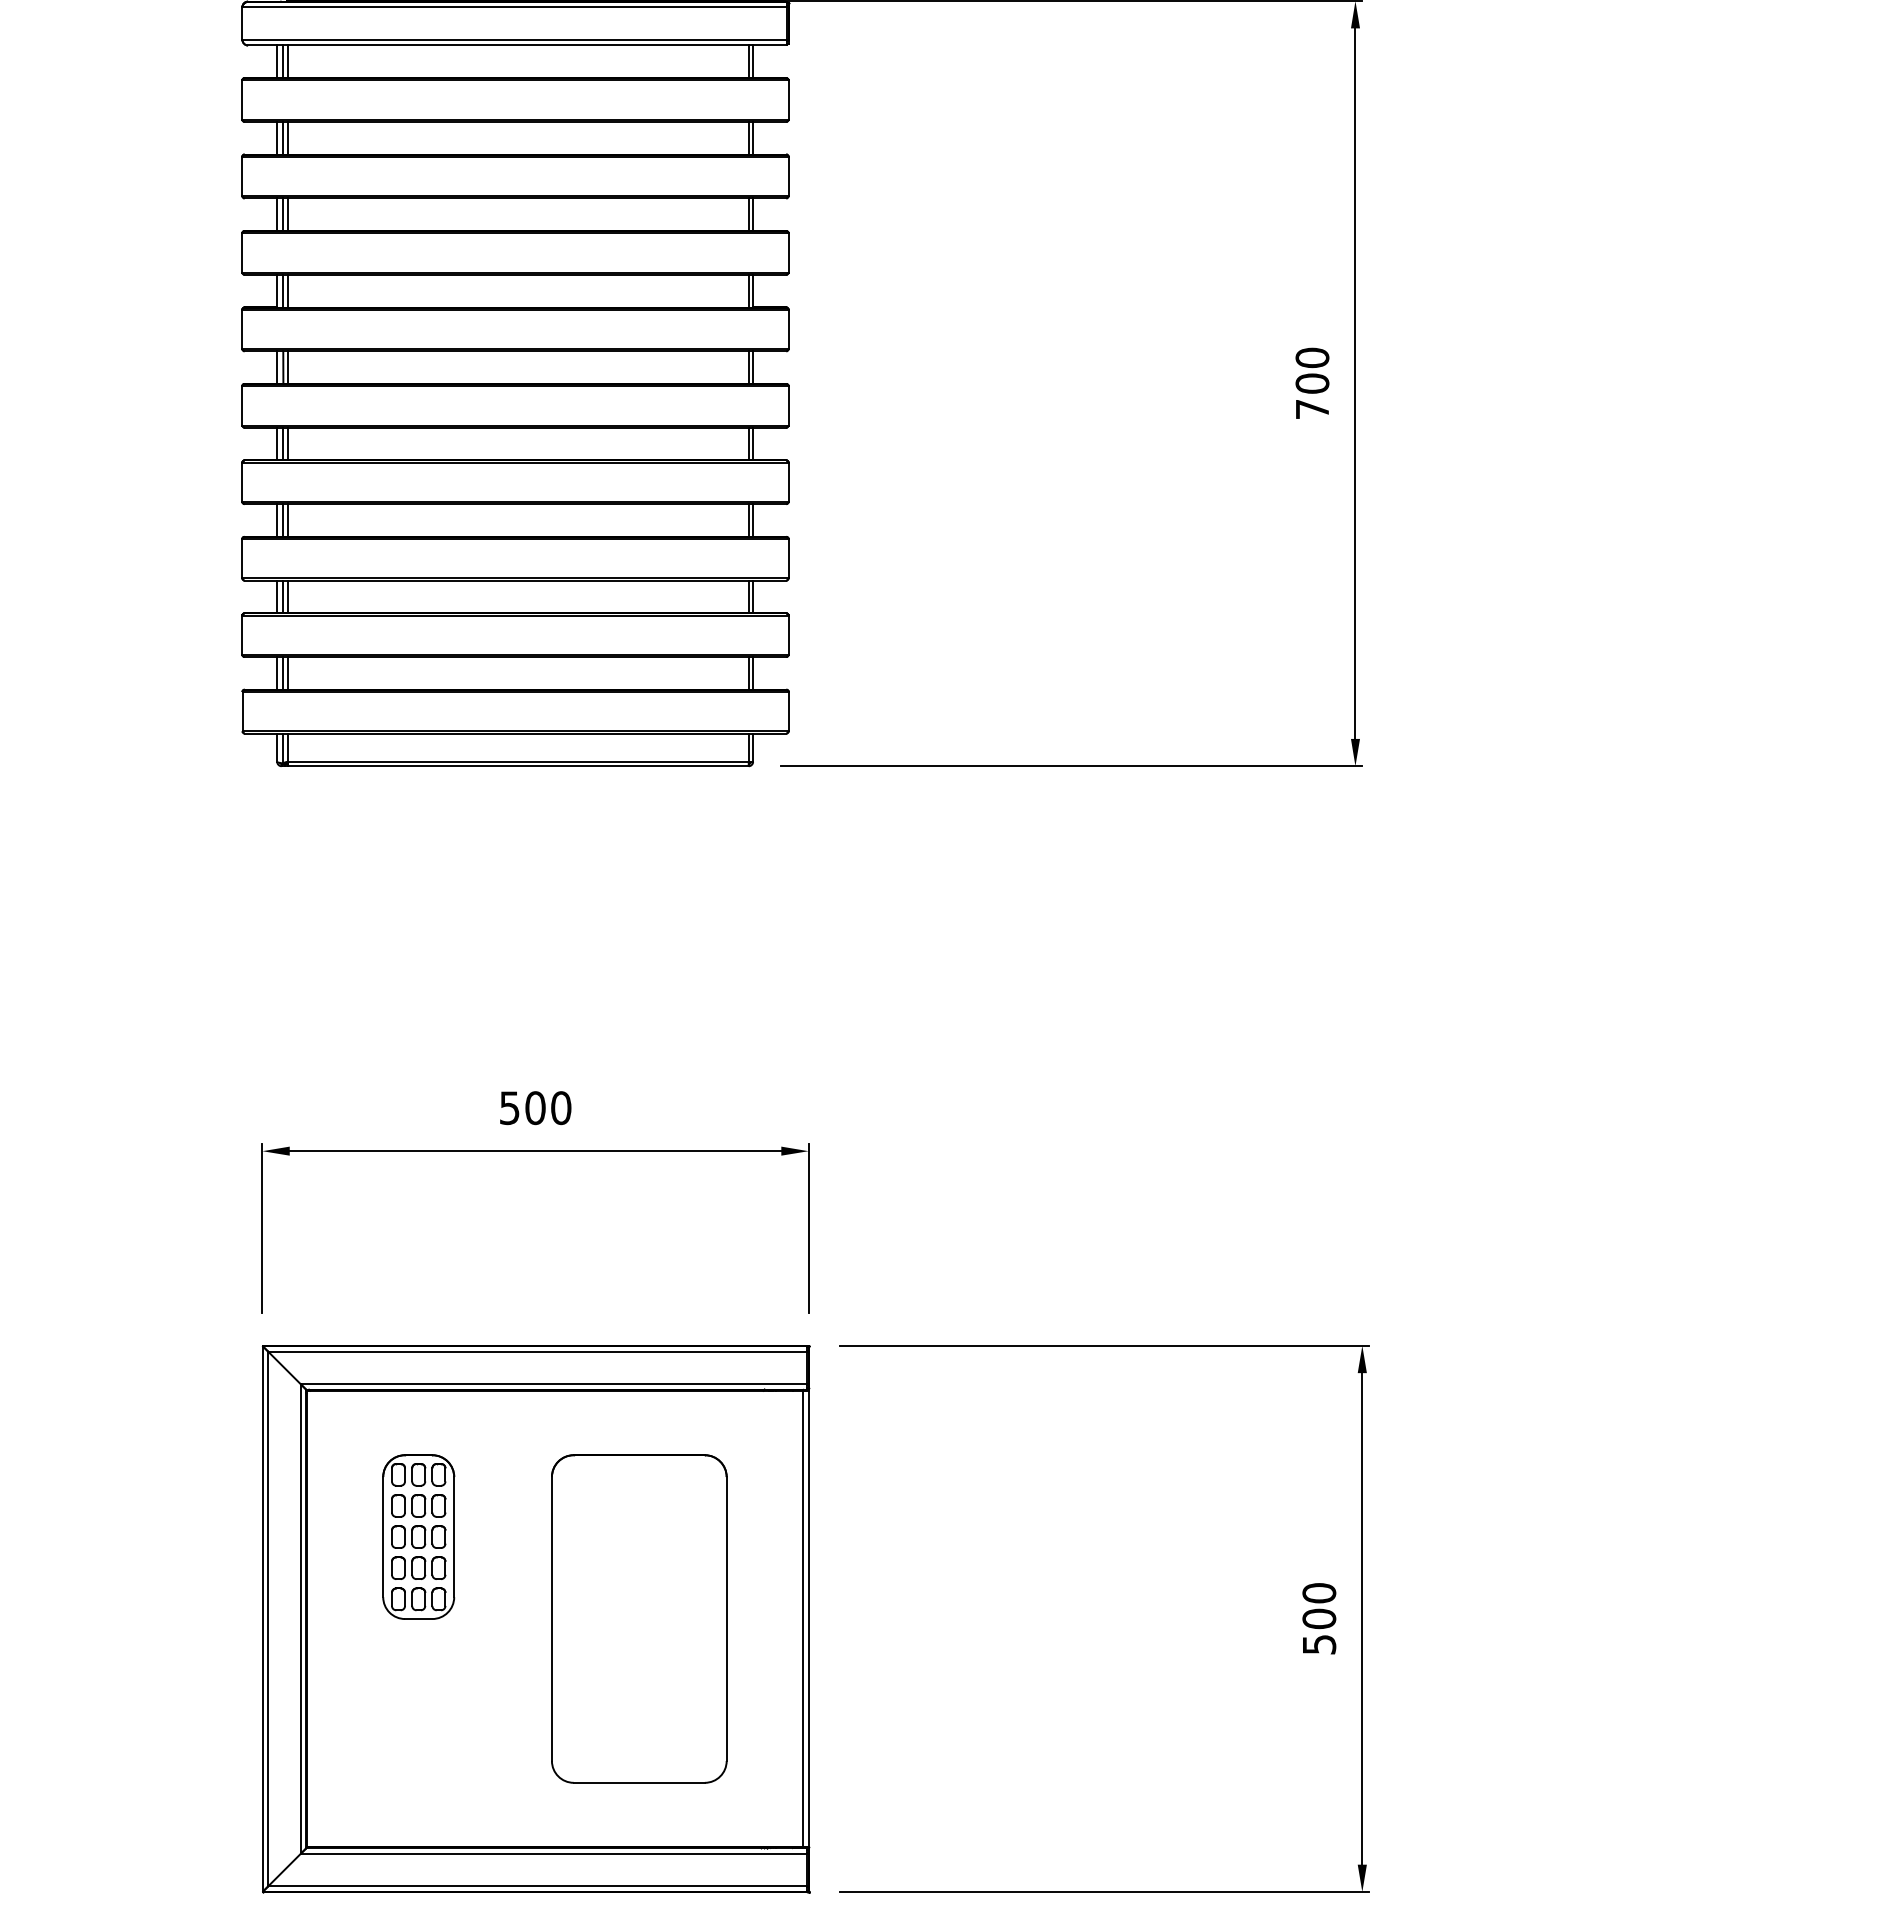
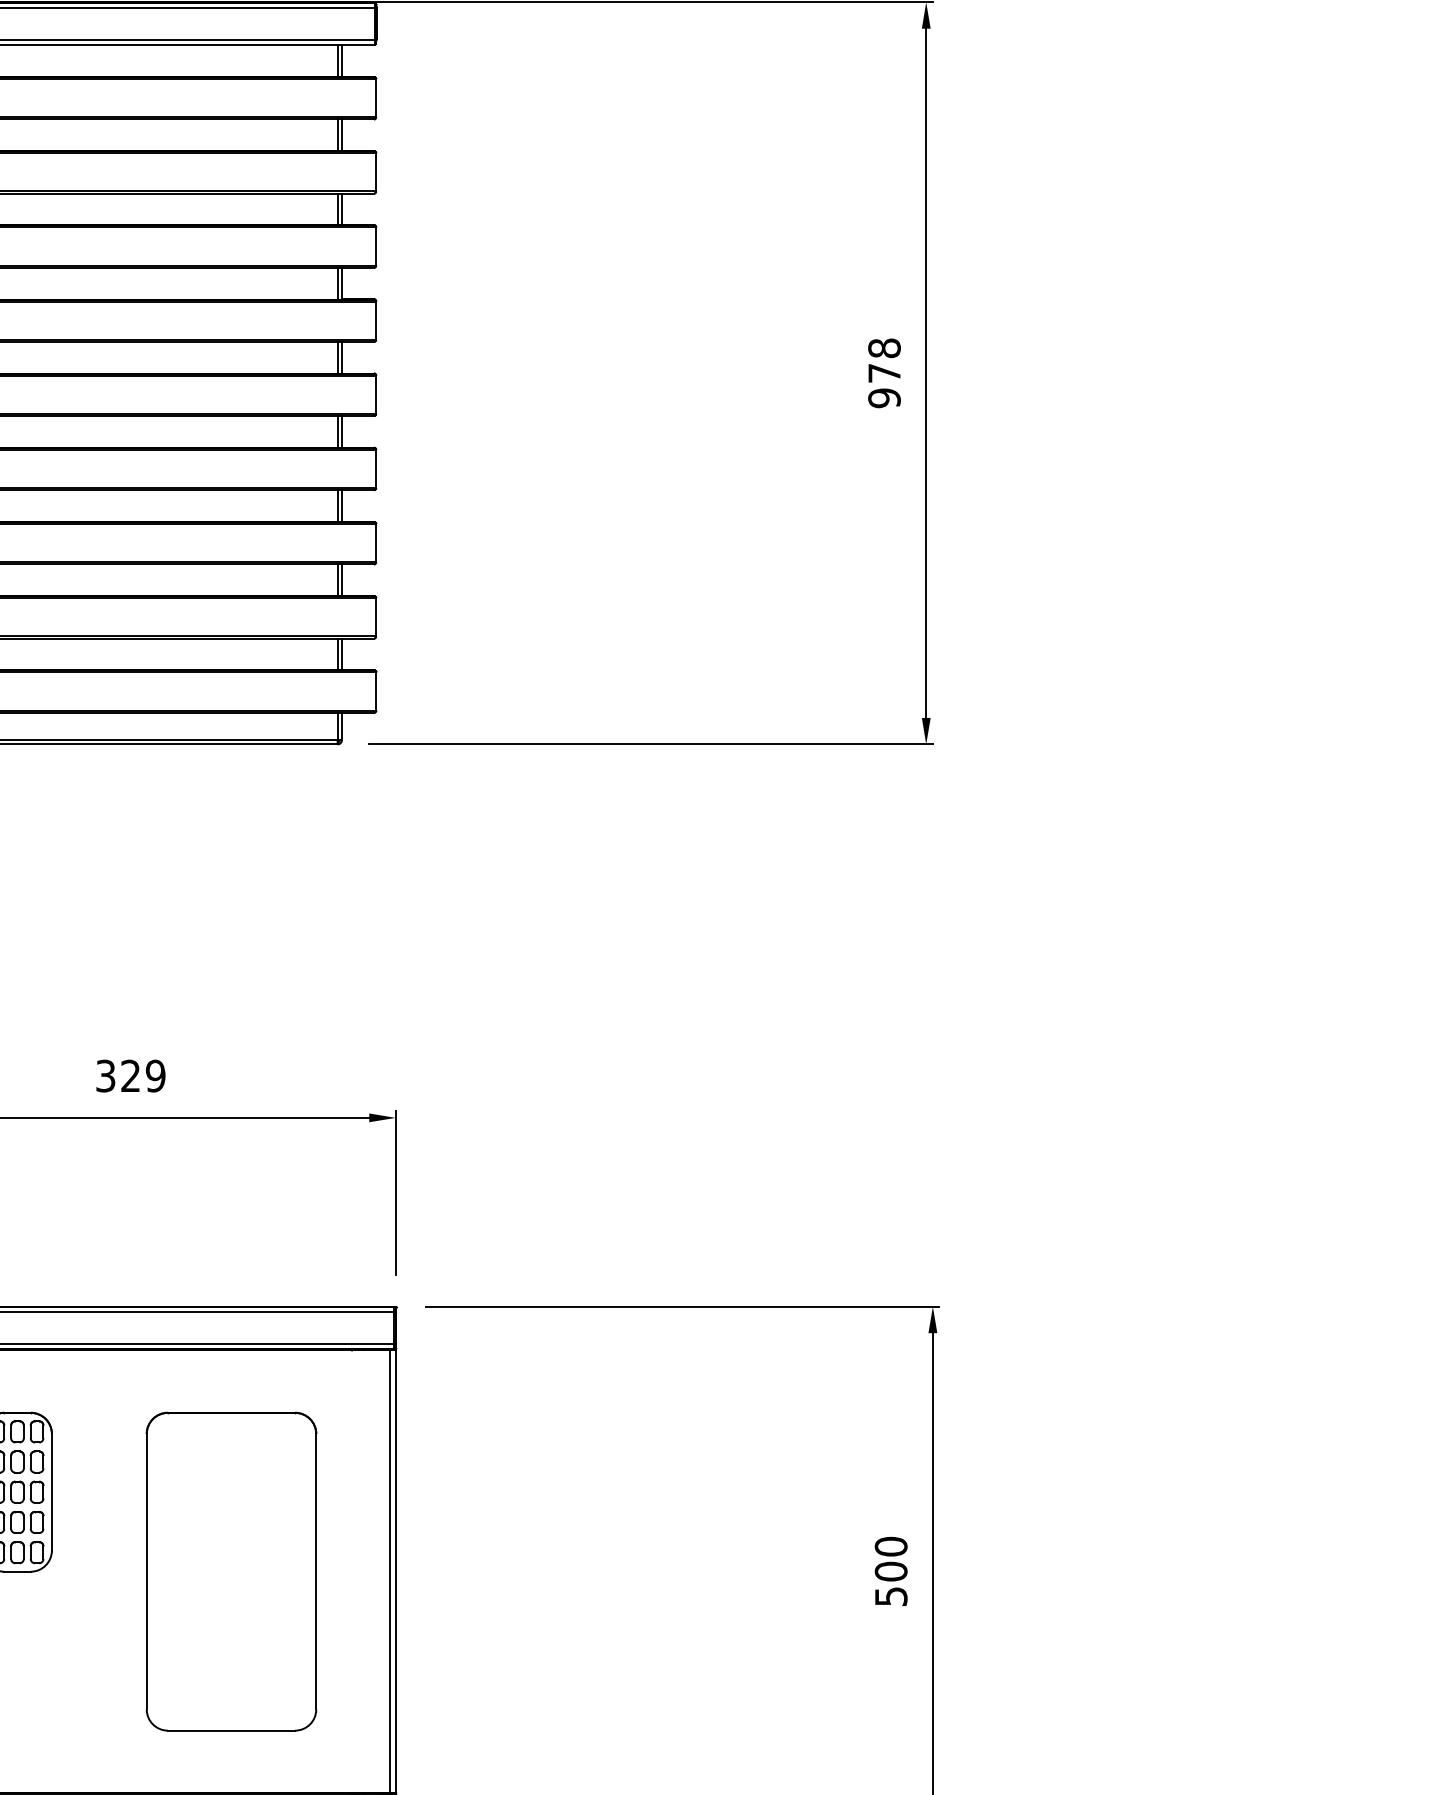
text: (1312, 383) -> (884, 373), 700 -> 978
text: (535, 1108) -> (130, 1076), 500 -> 329

